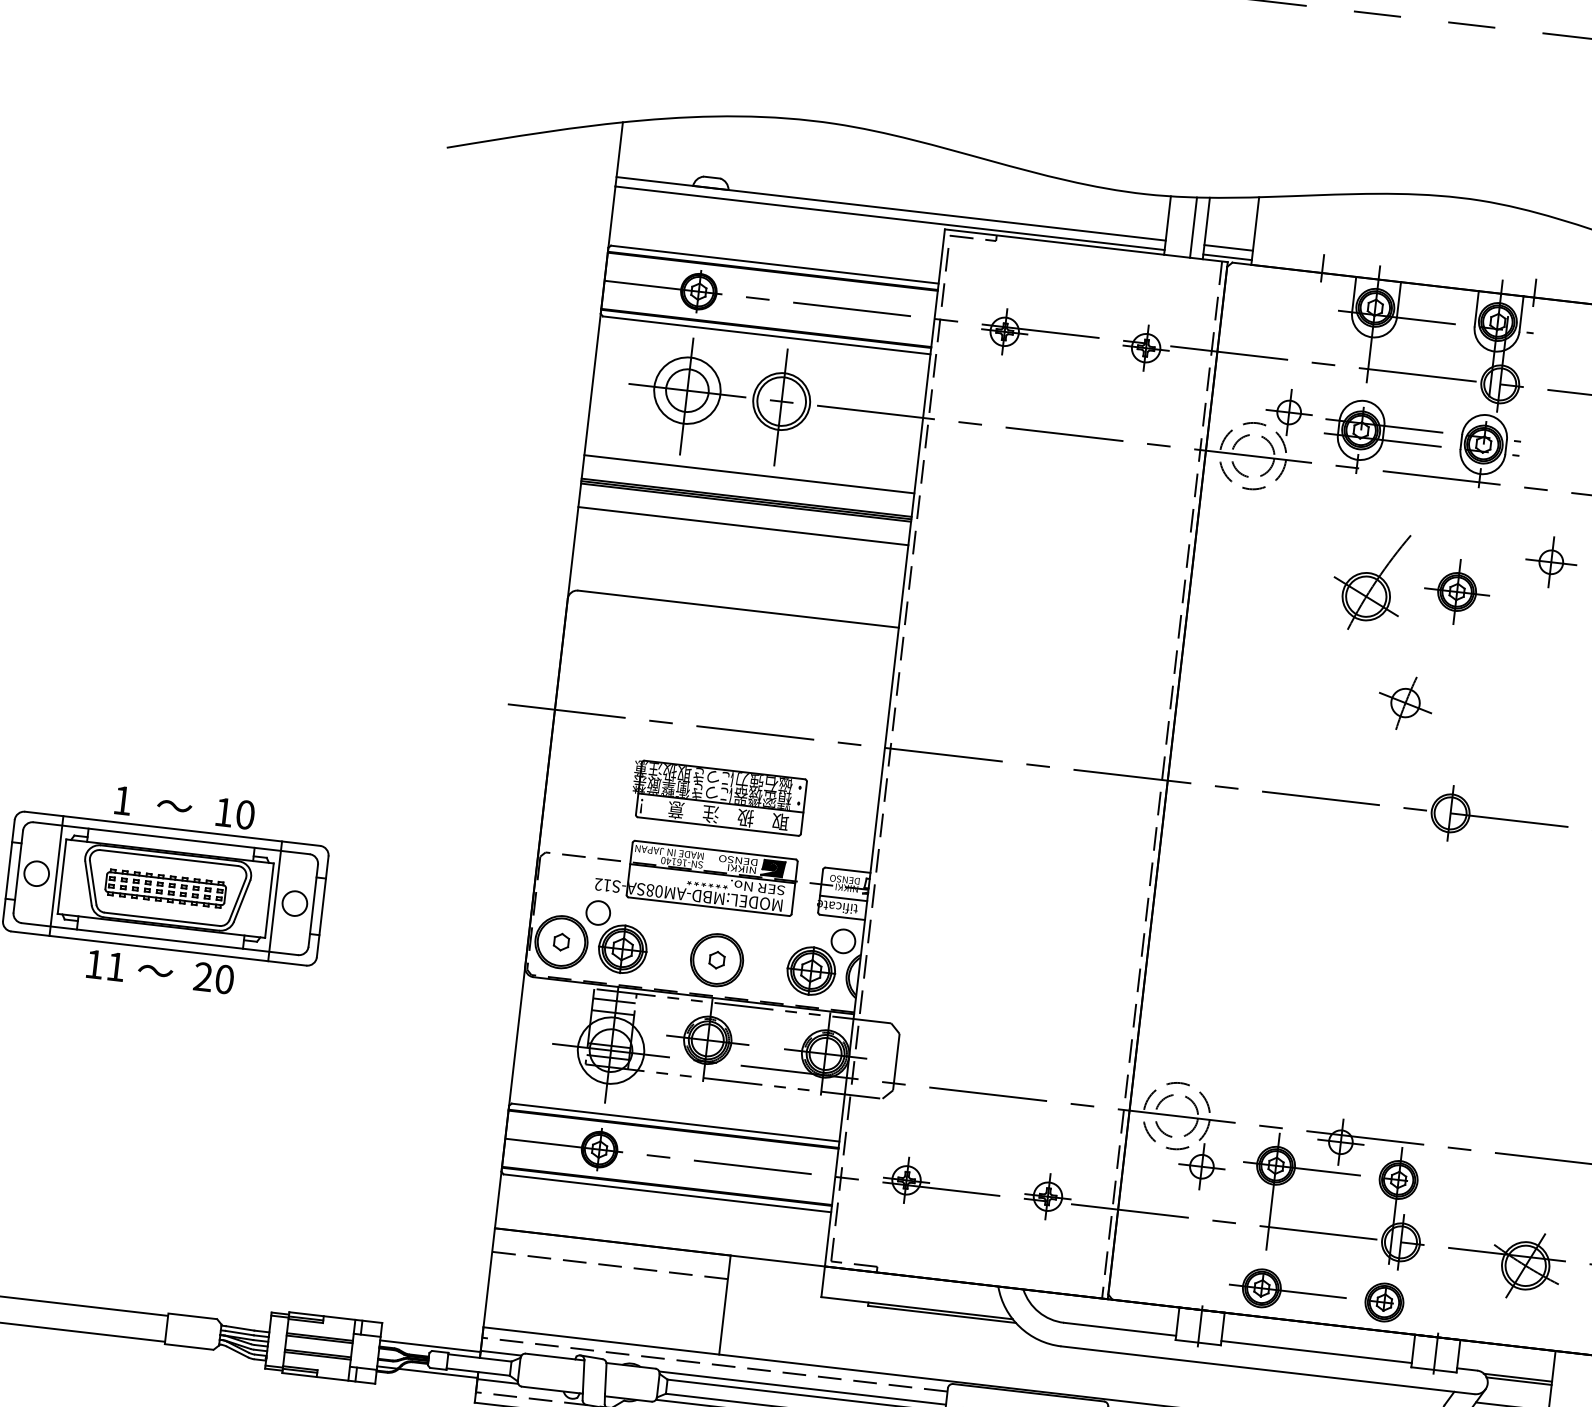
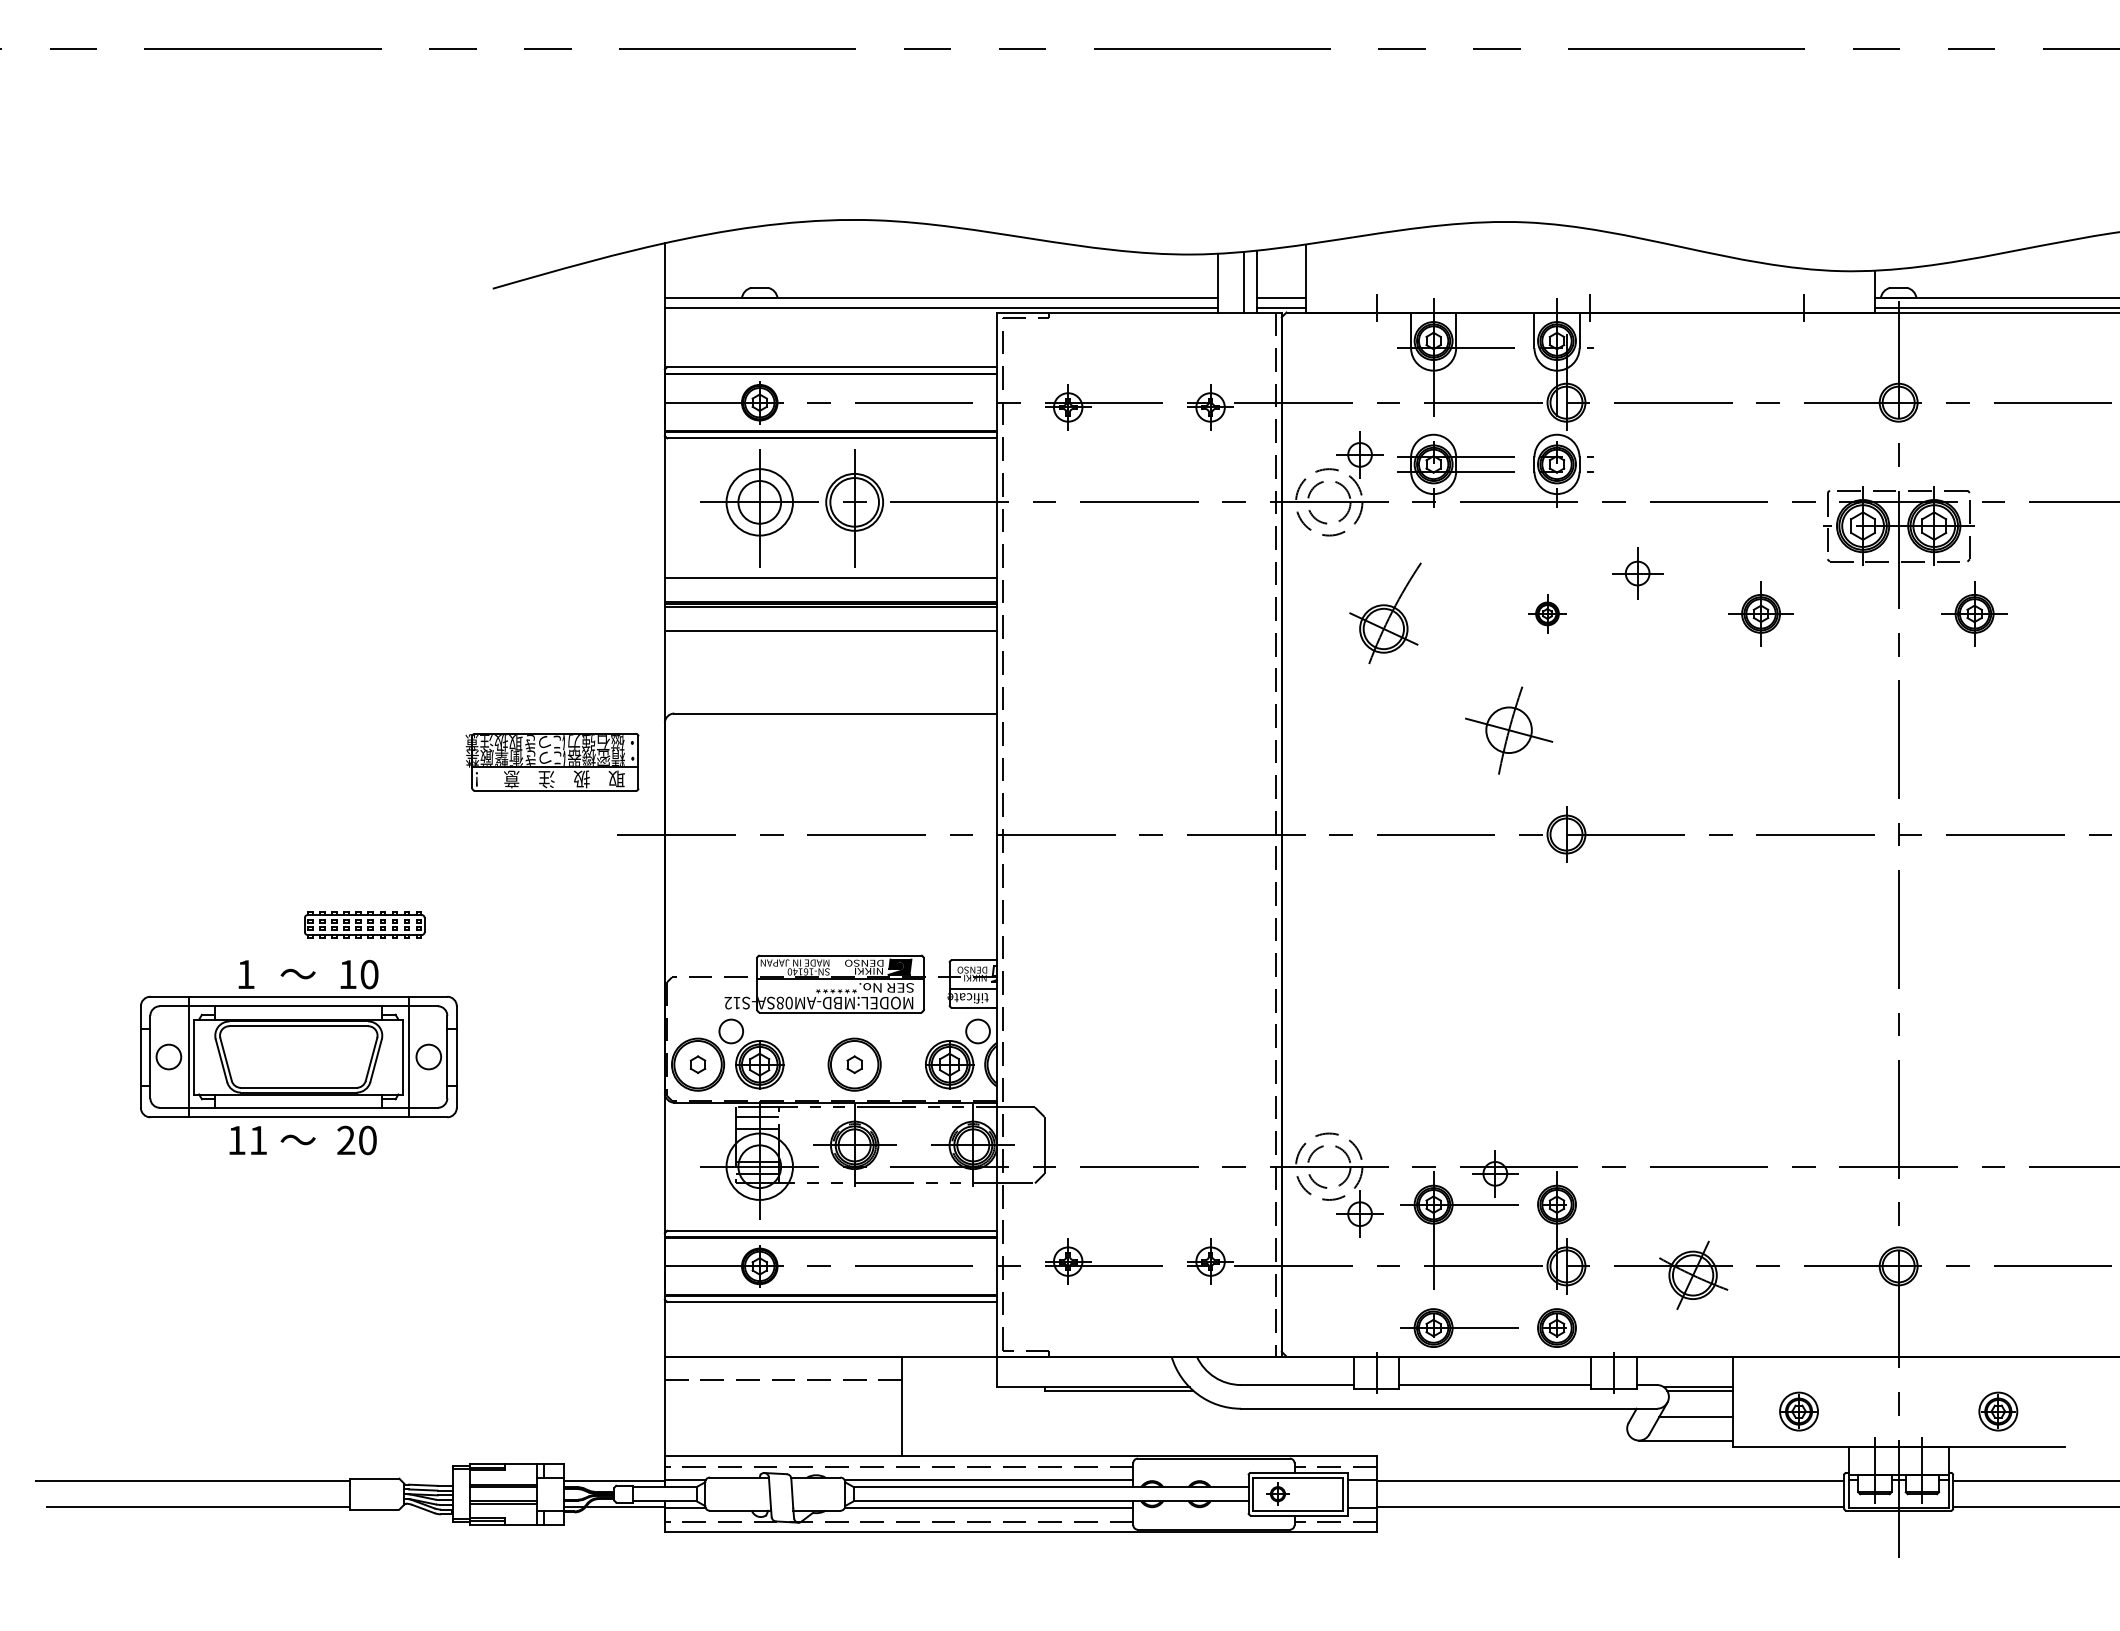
part: (1369, 581) -> (1385, 613), moved
part: (1457, 591) -> (1547, 613), size x0.6
part: (1405, 702) -> (1508, 729), size x1.6
part: (718, 798) -> (552, 762), moved
part: (165, 888) -> (364, 924), moved

